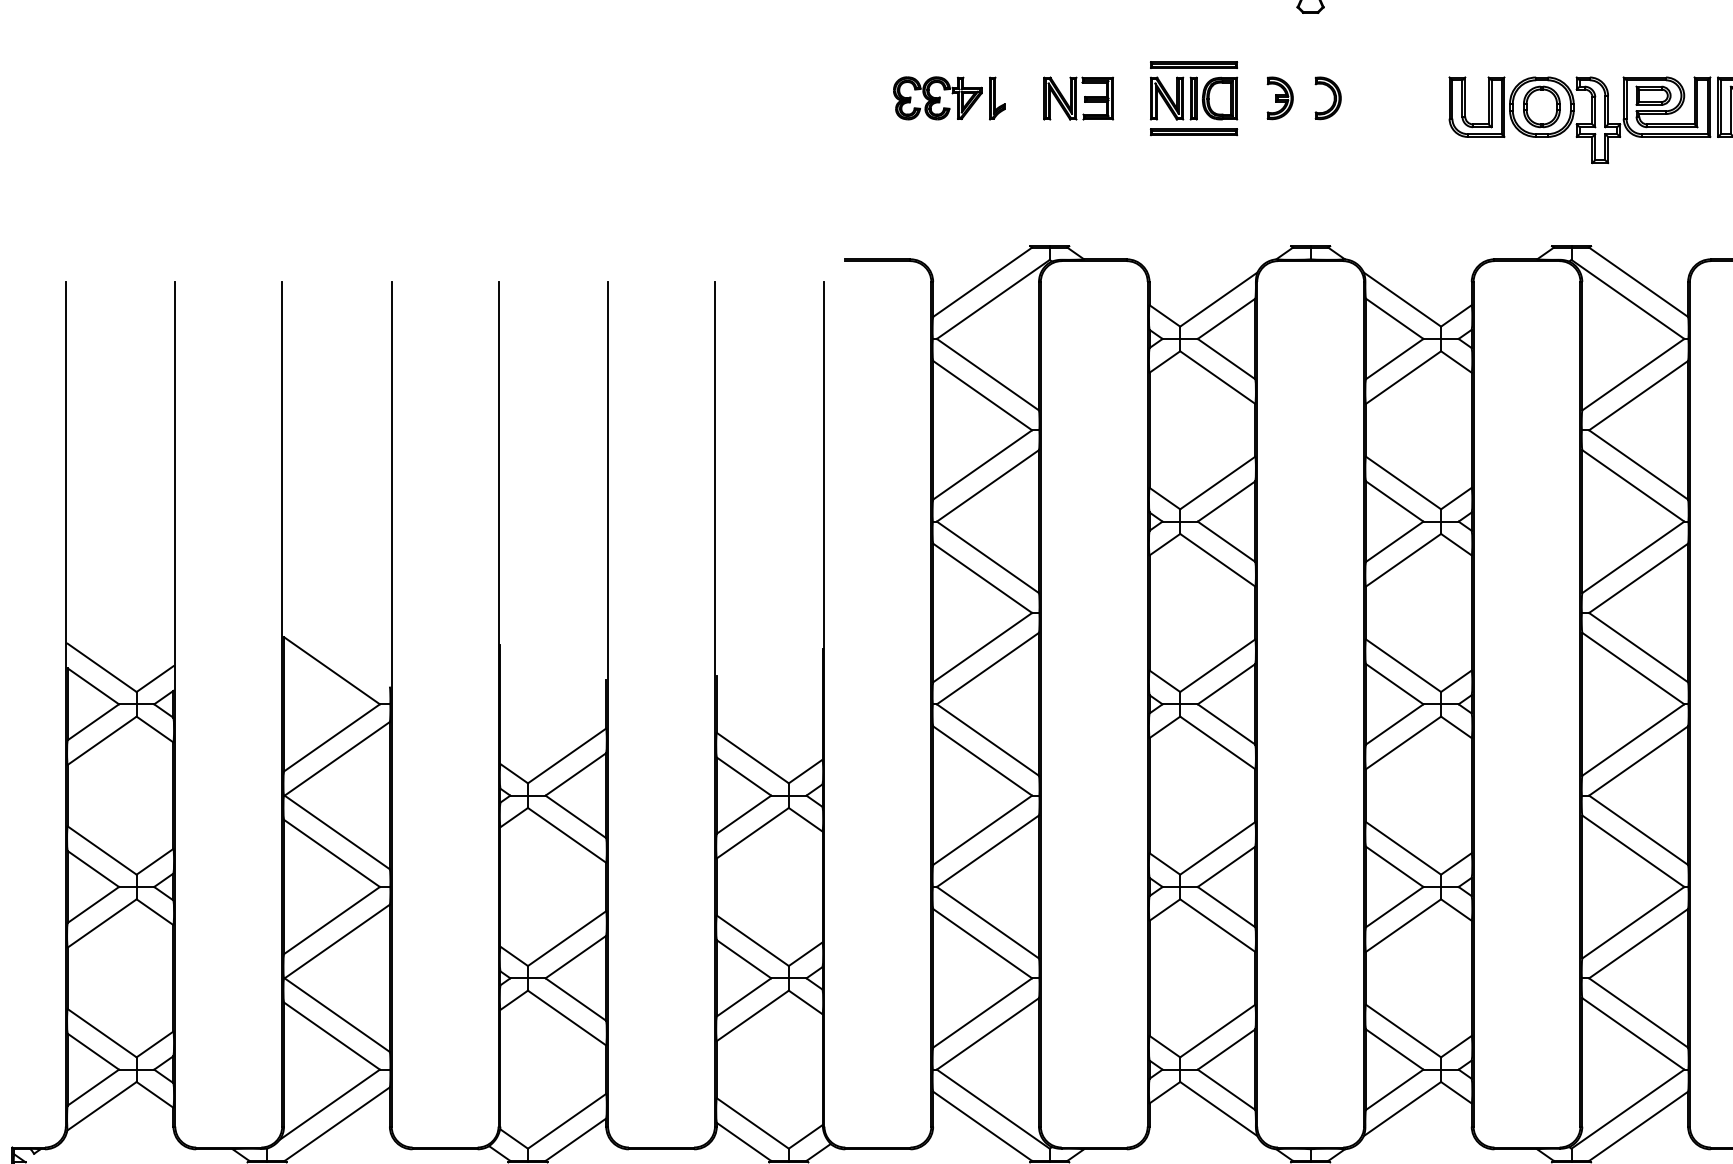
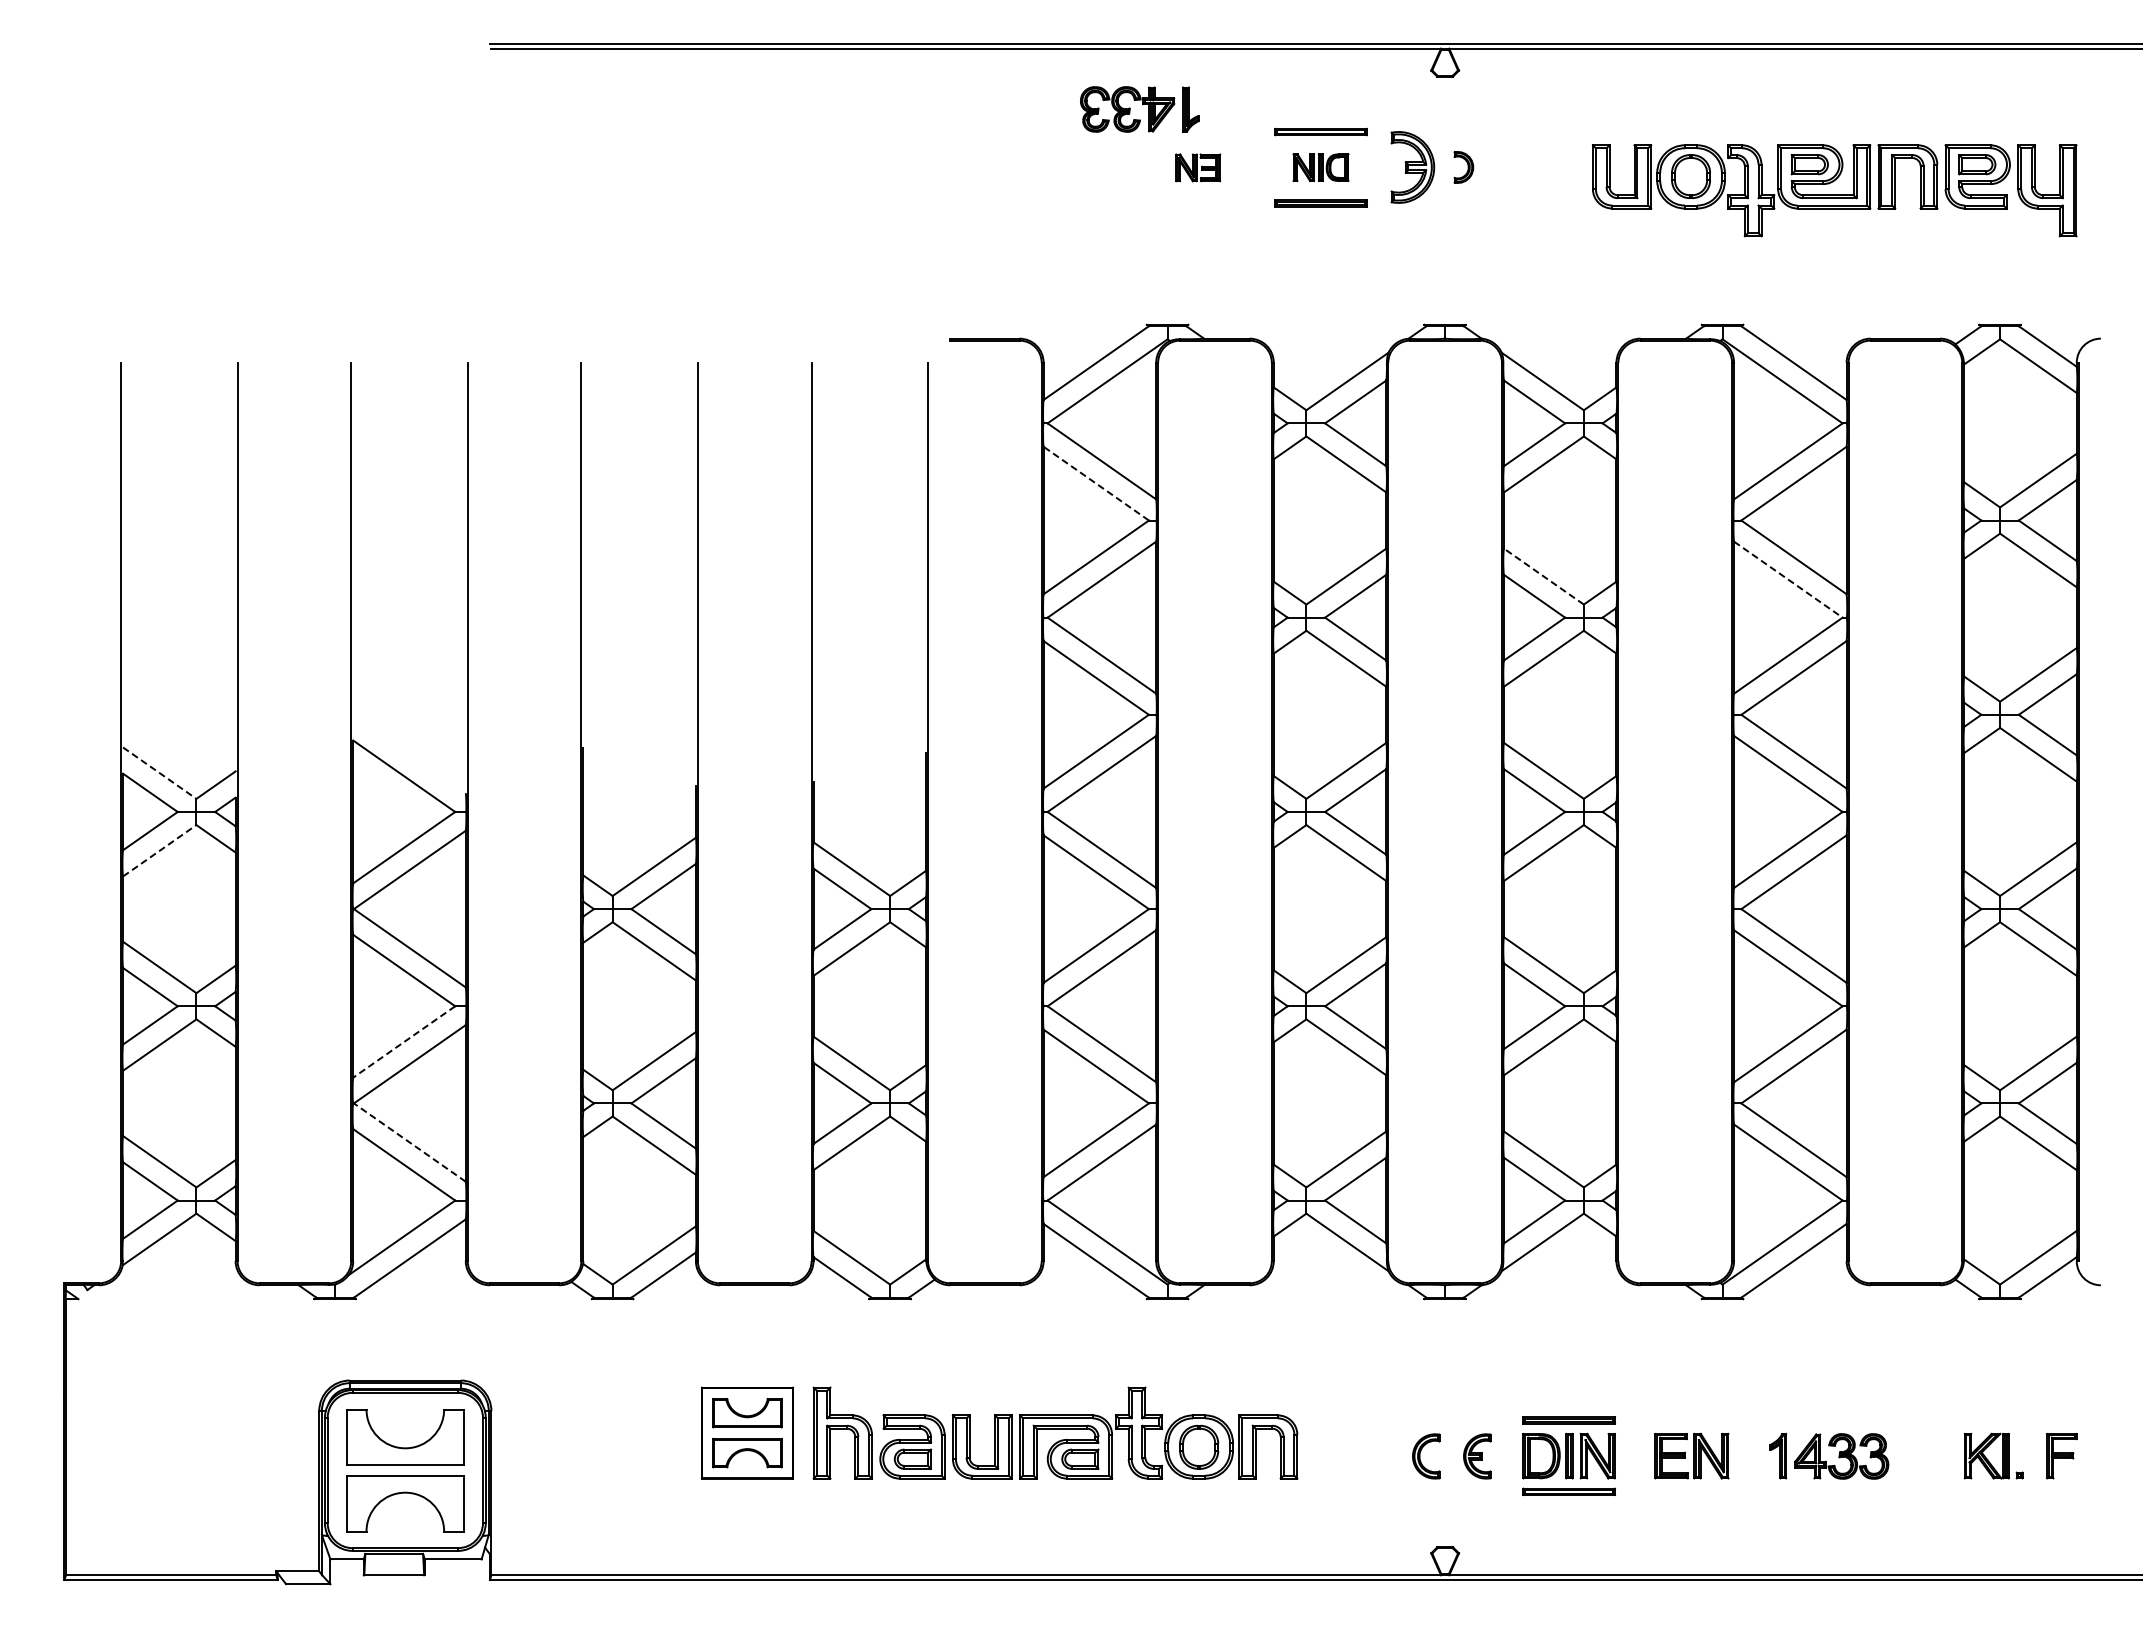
part: (949, 98) -> (1139, 109), moved
part: (1077, 98) -> (1197, 167), size x0.6
part: (1193, 98) -> (1320, 167), size x0.6
part: (1279, 98) -> (1412, 167), size x1.6
part: (1327, 98) -> (1463, 167), size x0.7
line: (981, 395) -> (1095, 483), solid -> dashed
line: (1403, 482) -> (1543, 576), solid -> dashed
line: (1633, 485) -> (1788, 579), solid -> dashed
line: (101, 668) -> (159, 773), solid -> dashed
line: (101, 740) -> (159, 850), solid -> dashed
line: (331, 921) -> (403, 1042), solid -> dashed
line: (336, 1015) -> (409, 1142), solid -> dashed

